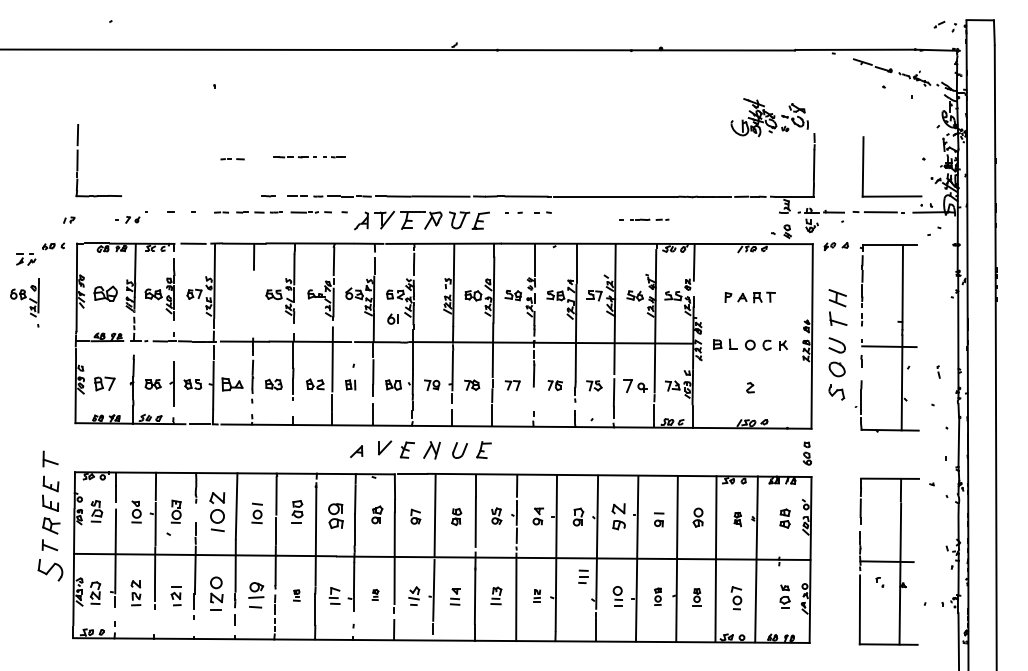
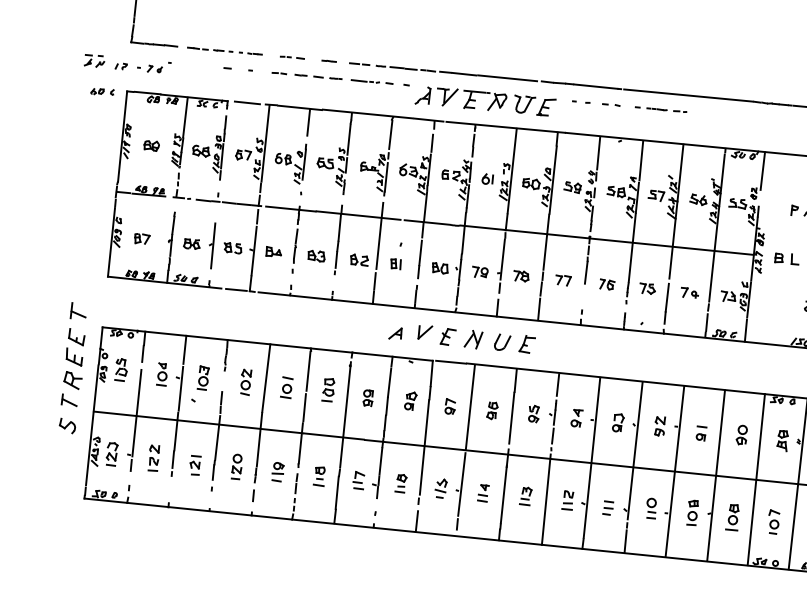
part: (309, 157) -> (225, 51), moved
line: (231, 159) -> (291, 57), moved
part: (131, 217) -> (153, 66), moved
part: (644, 219) -> (661, 109), moved
part: (26, 259) -> (94, 61), moved
part: (105, 293) -> (151, 145), size x0.62
part: (24, 302) -> (289, 168), moved
part: (392, 318) -> (487, 178), moved
part: (104, 383) -> (141, 238), size x0.71
part: (232, 384) -> (273, 252), size x0.71
part: (634, 385) -> (689, 292), size x0.71
part: (217, 511) -> (246, 381), size x0.62
part: (336, 515) -> (368, 397), size x0.62
part: (618, 516) -> (659, 426), size x0.71
part: (737, 519) -> (782, 440), size x1.43
part: (49, 569) -> (66, 425), size x0.62
part: (583, 576) -> (608, 507), moved
part: (216, 593) -> (236, 466), size x0.71
part: (256, 594) -> (278, 471), size x0.71
part: (375, 594) -> (401, 482), size x1.67
part: (296, 595) -> (319, 476), size x1.67
part: (536, 595) -> (567, 499), size x1.43
part: (657, 596) -> (692, 512), size x1.43
part: (696, 597) -> (732, 517), size x1.43

